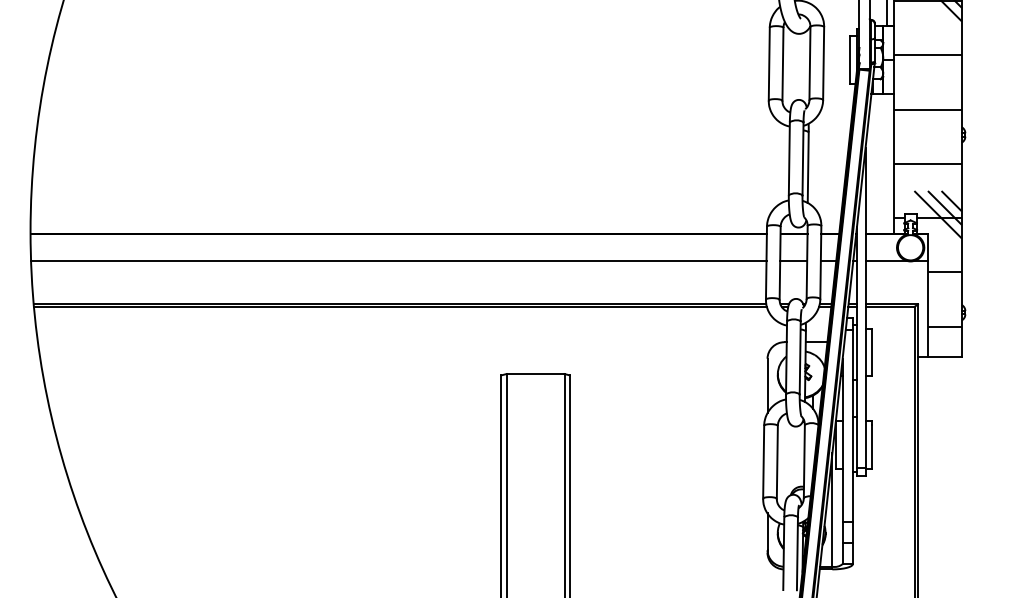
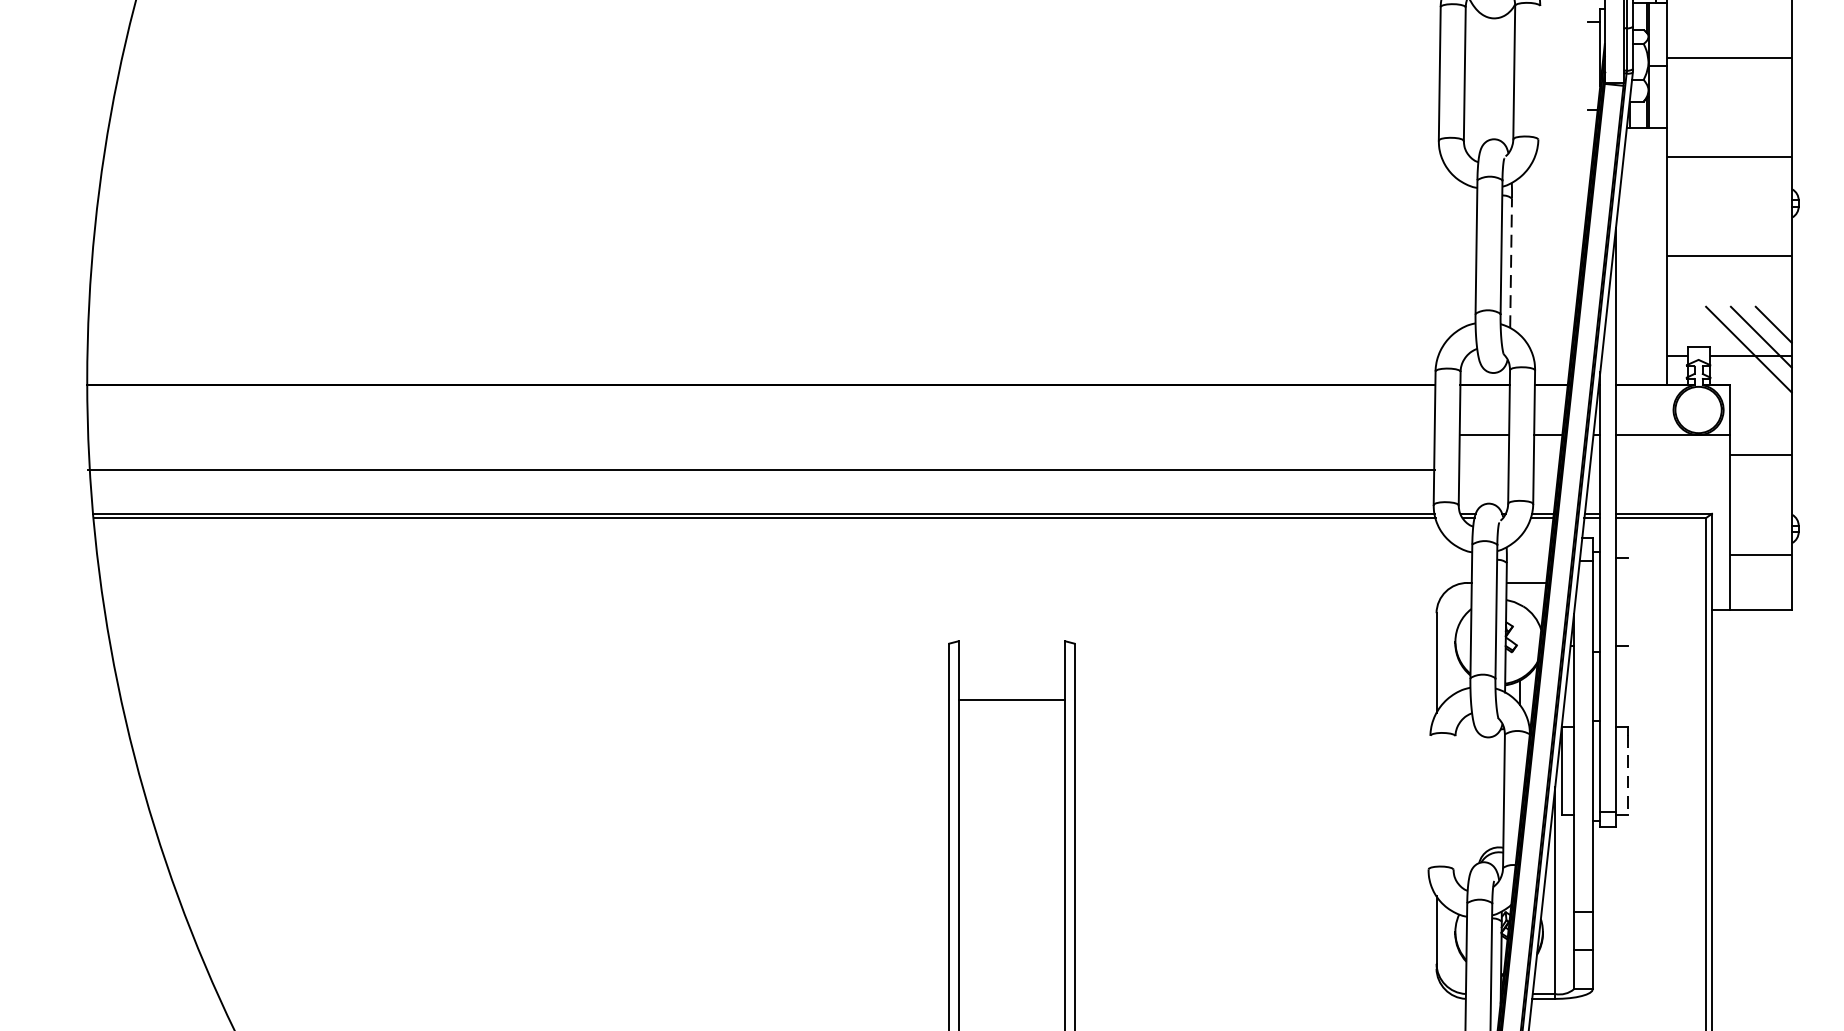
line: (850, 59) -> (1588, 65), removed
line: (823, 63) -> (1539, 72), removed
line: (808, 167) -> (1511, 263), solid -> dashed
line: (398, 261) -> (760, 469), moved
line: (872, 352) -> (1628, 601), removed
line: (535, 374) -> (1011, 700), moved
line: (872, 447) -> (1628, 775), solid -> dashed
line: (763, 461) -> (1429, 801), removed
line: (776, 461) -> (1452, 801), removed

